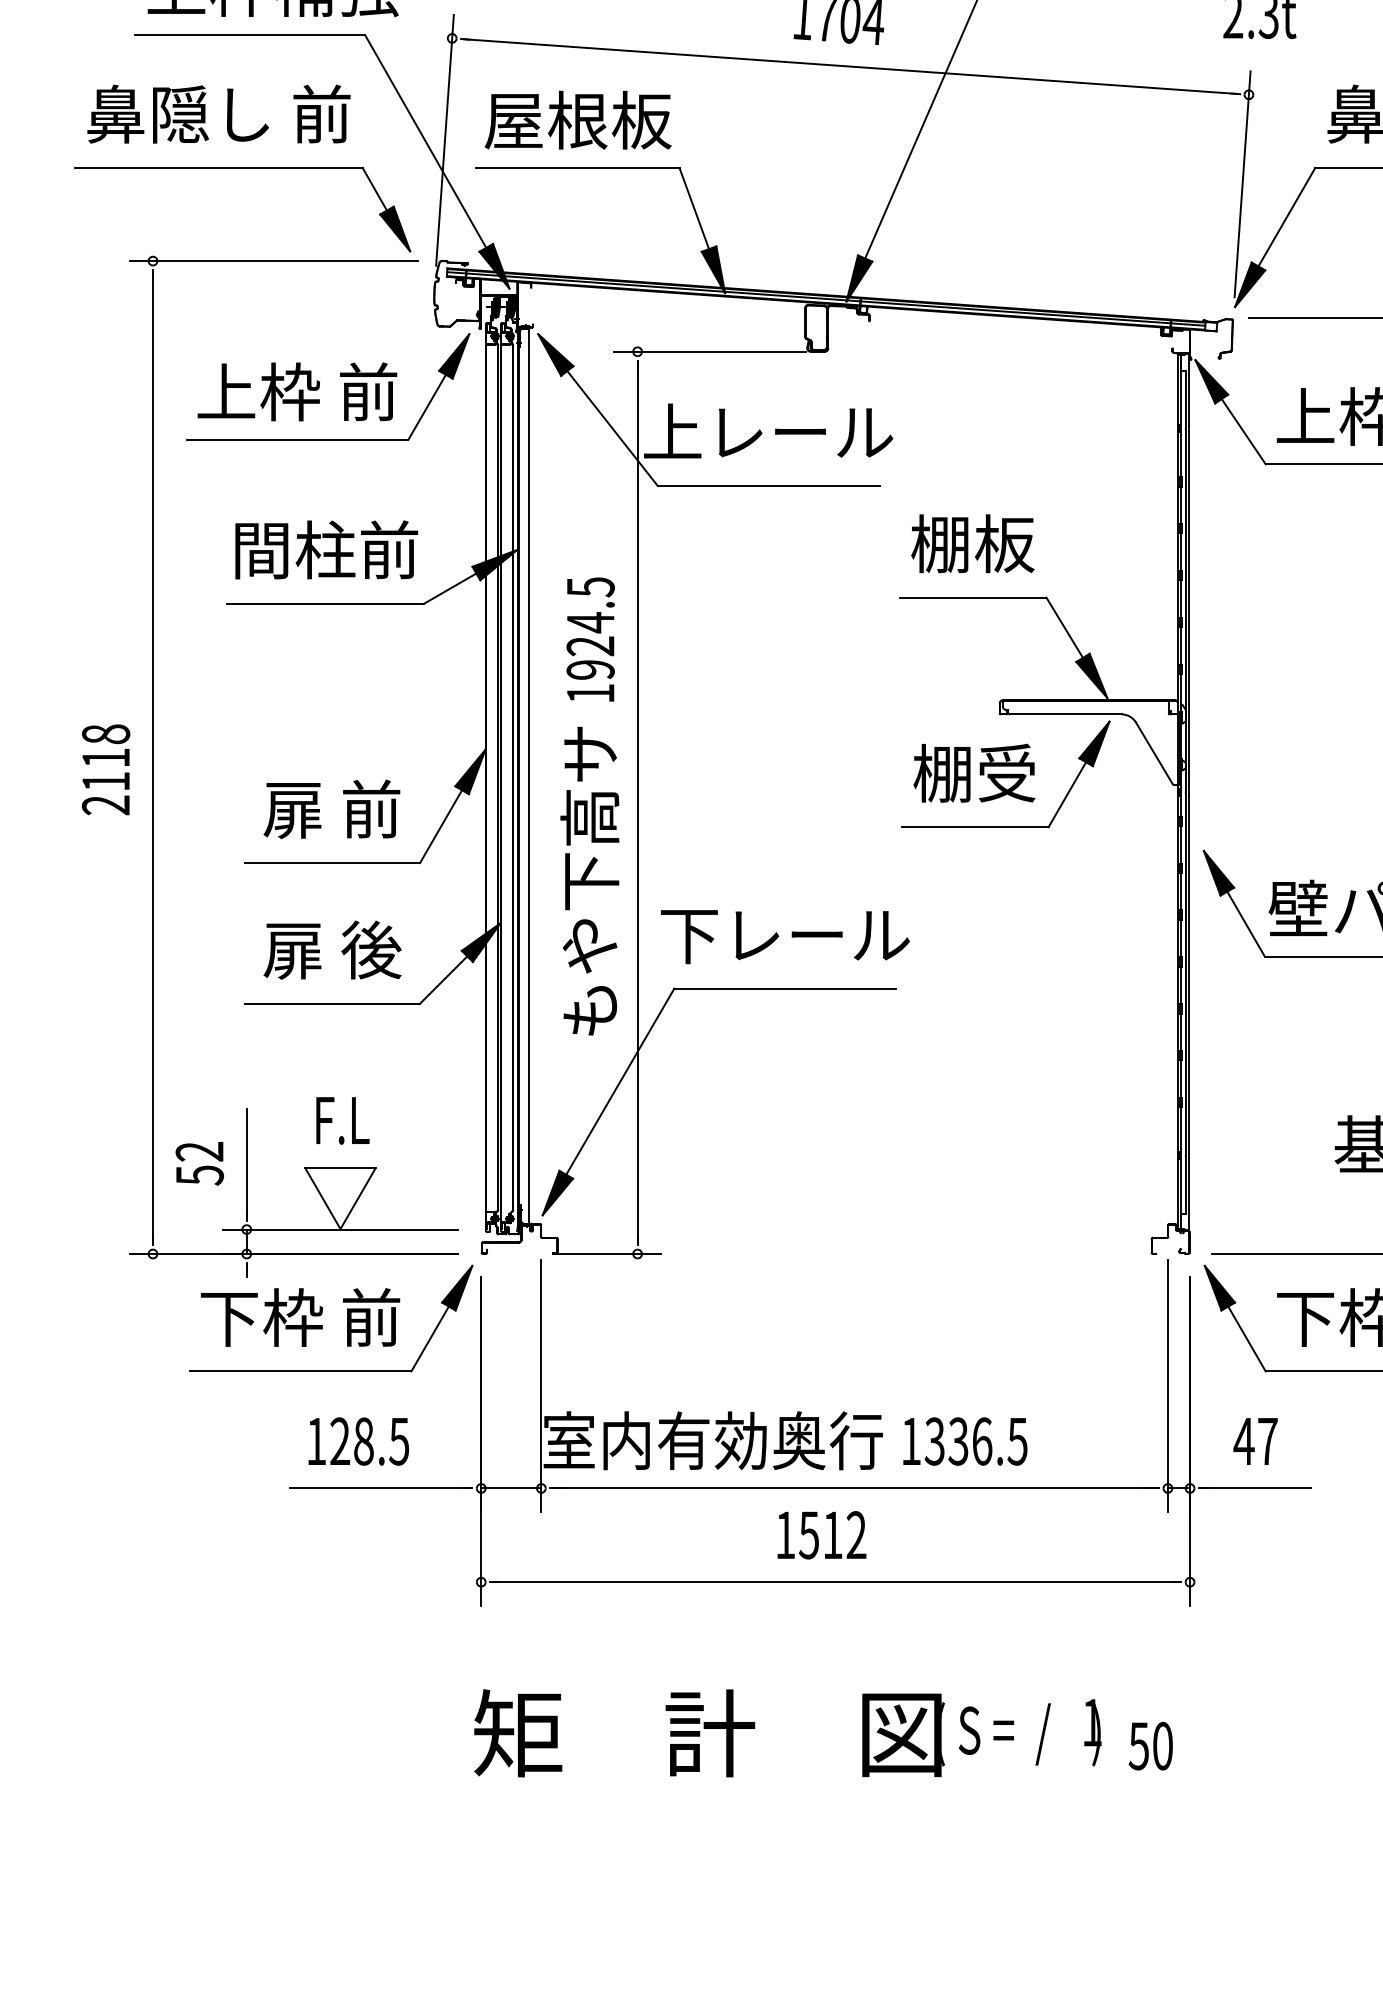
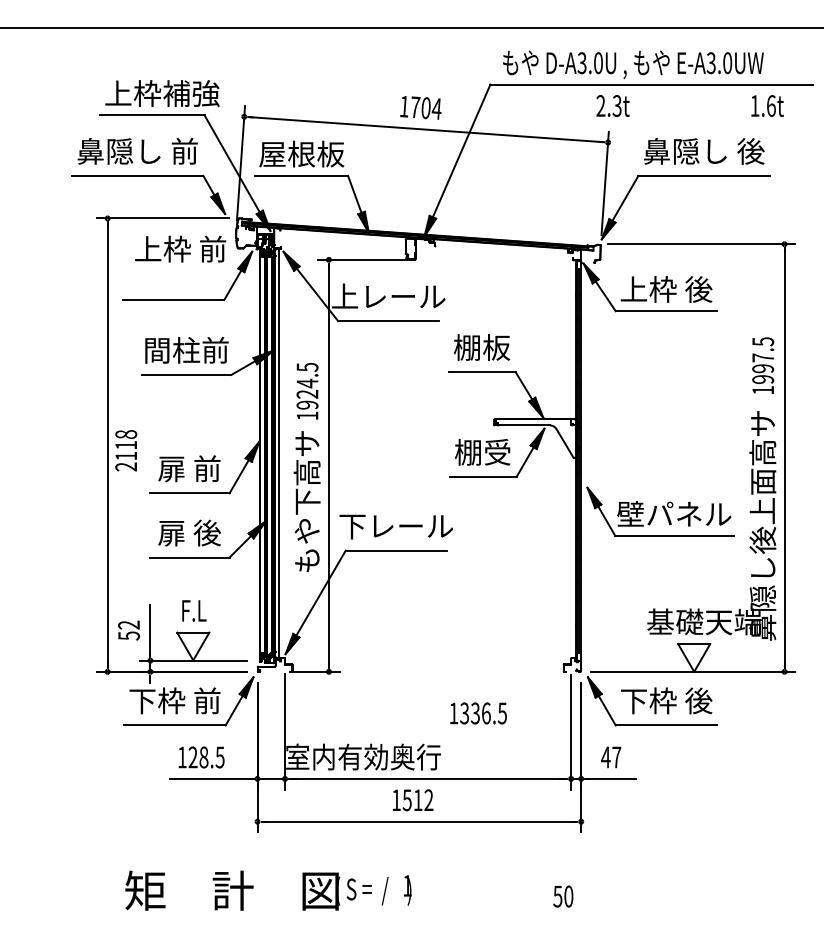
text: (297, 390) -> (180, 248), moved
text: (106, 769) -> (126, 450), moved
text: (965, 1441) -> (478, 713), moved
text: (787, 1732) -> (268, 890), moved

